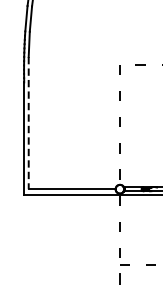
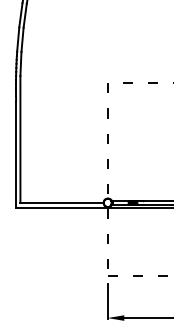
line: (28, 124) -> (20, 140), dashed -> solid

